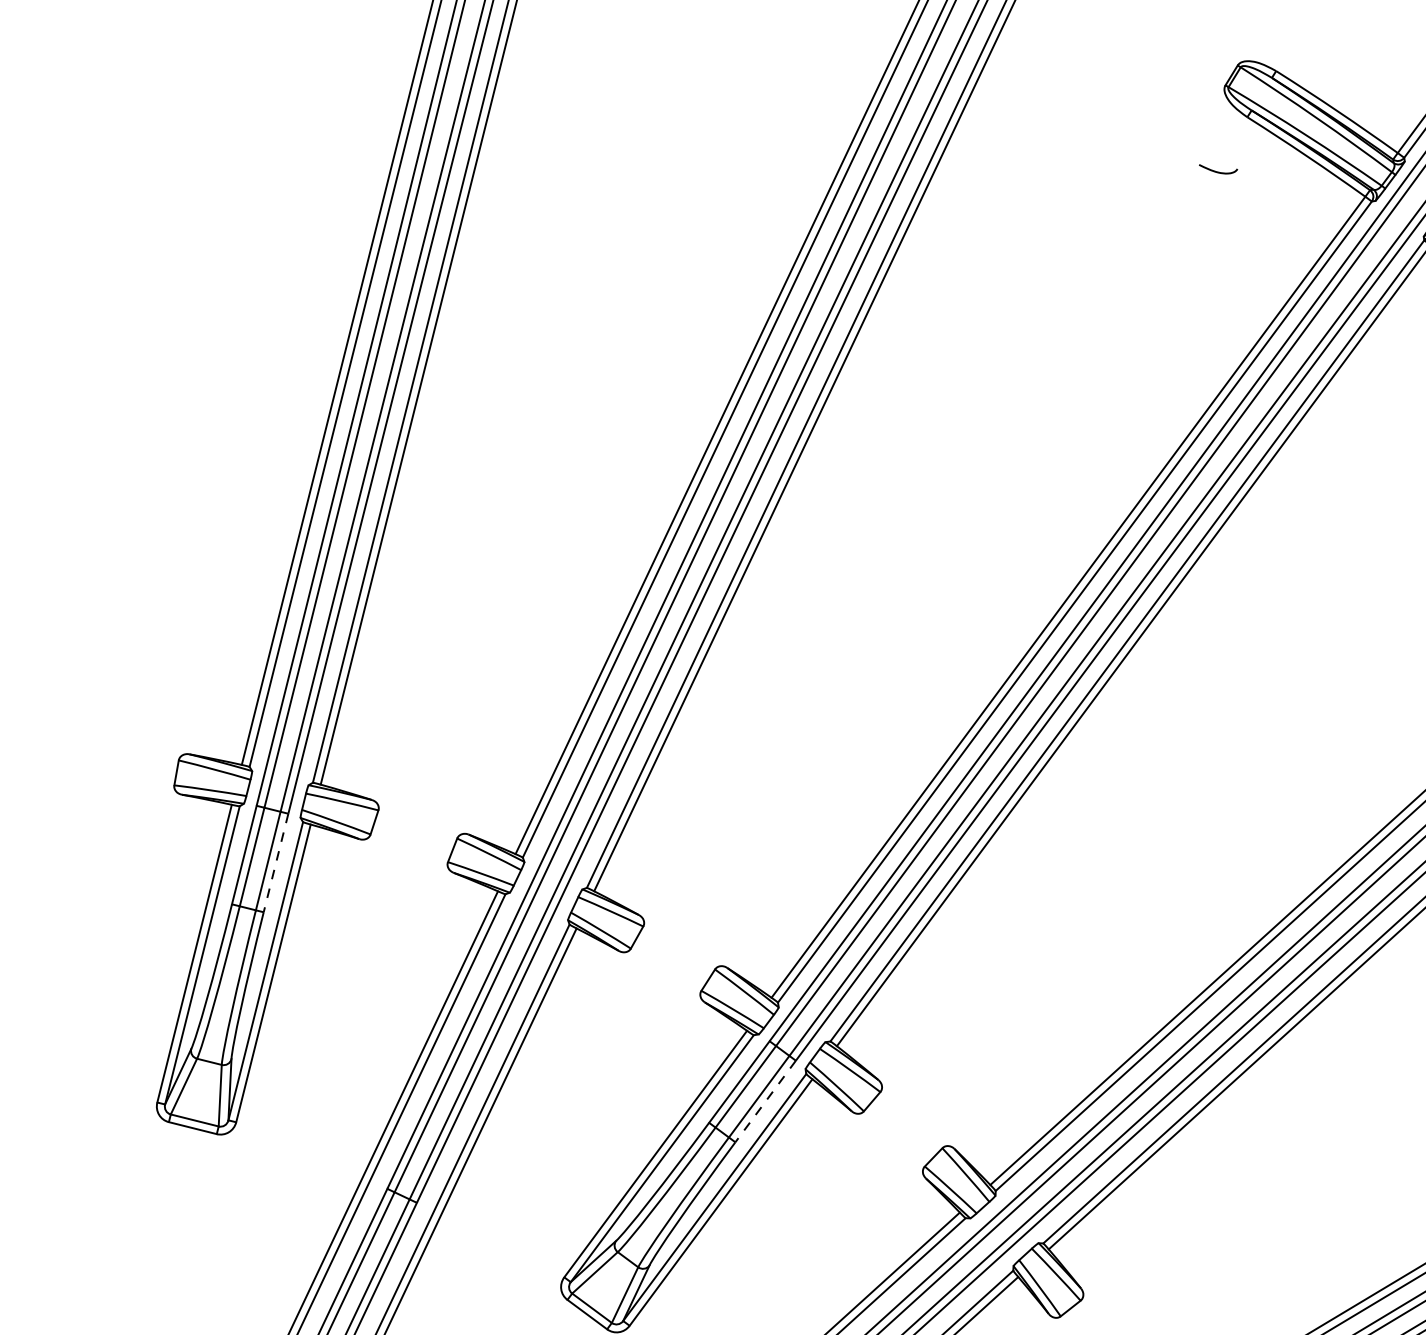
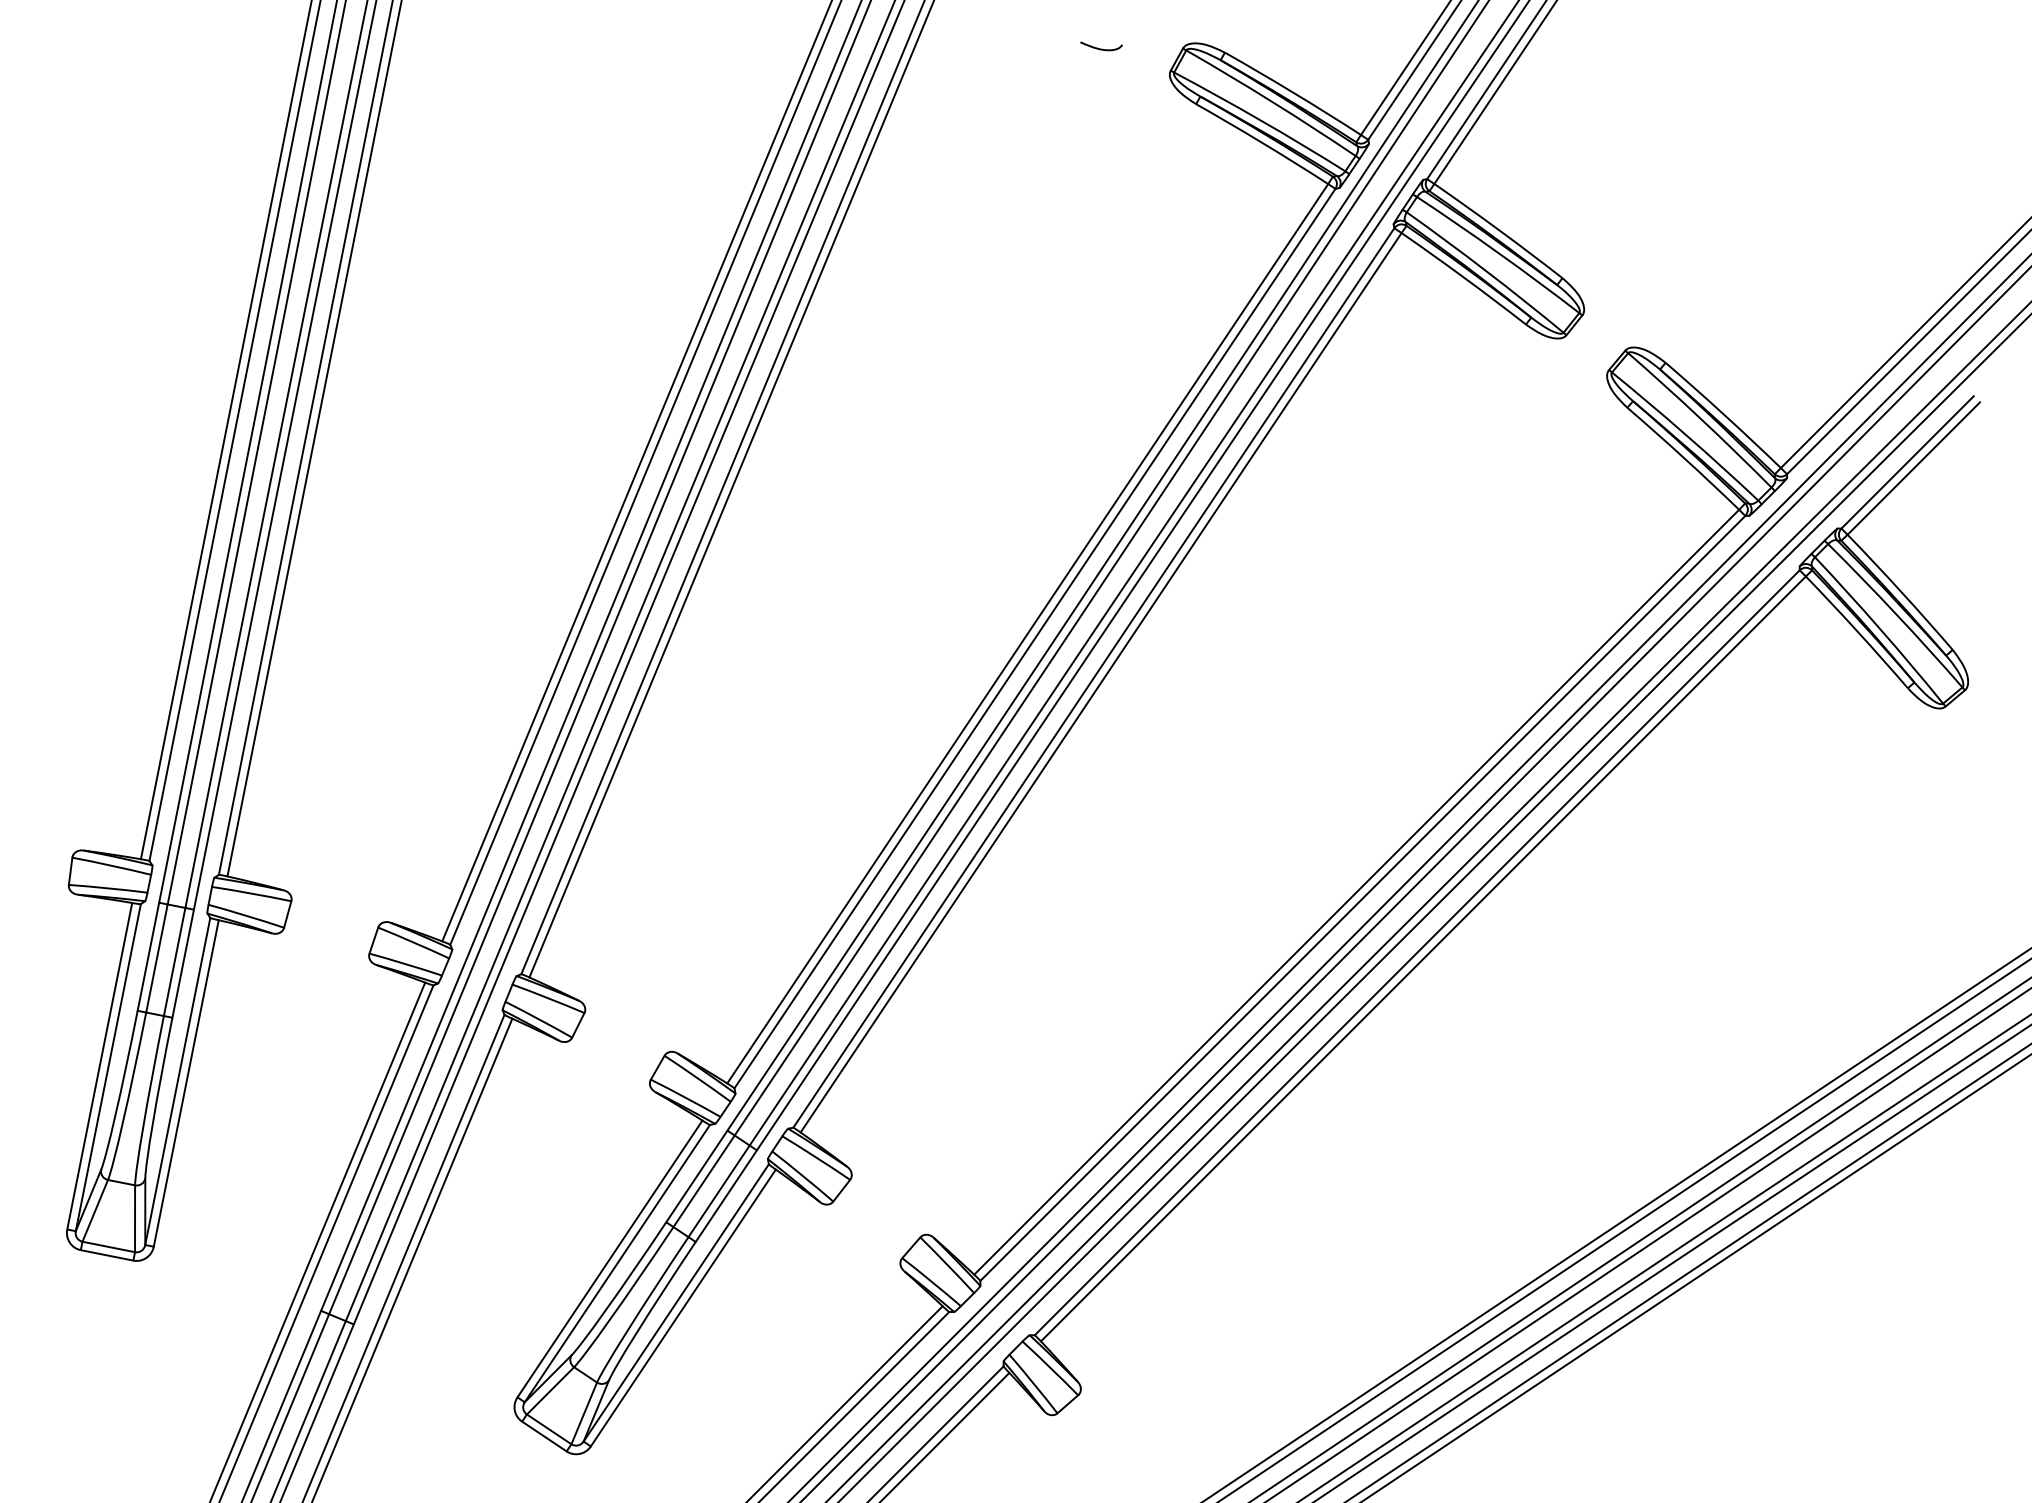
curve: (1218, 171) -> (1101, 48), moved
line: (276, 863) -> (183, 964), dashed -> solid
line: (765, 1101) -> (726, 1196), dashed -> solid

